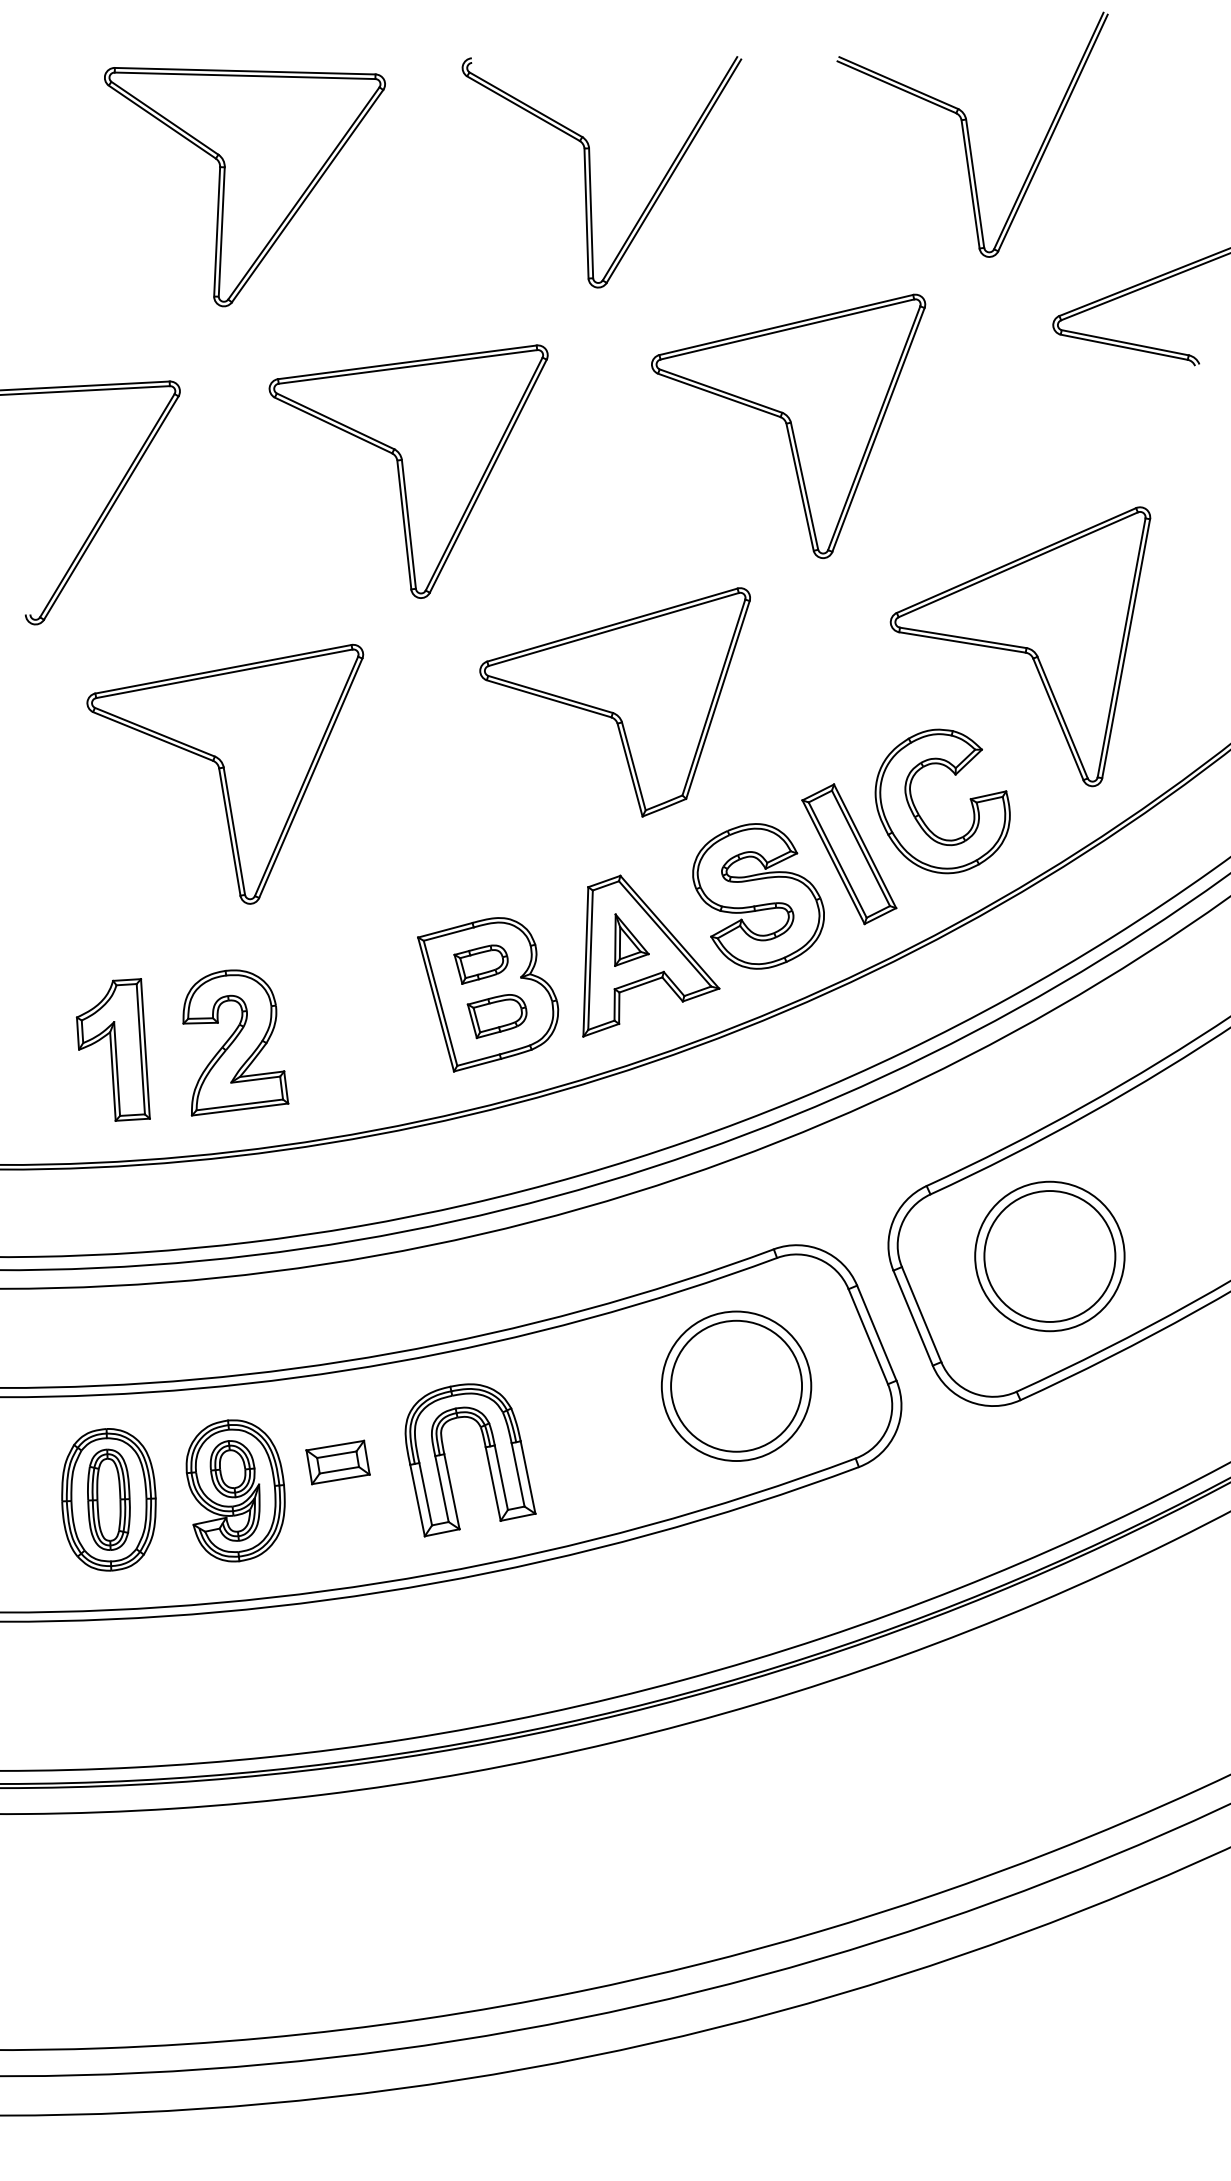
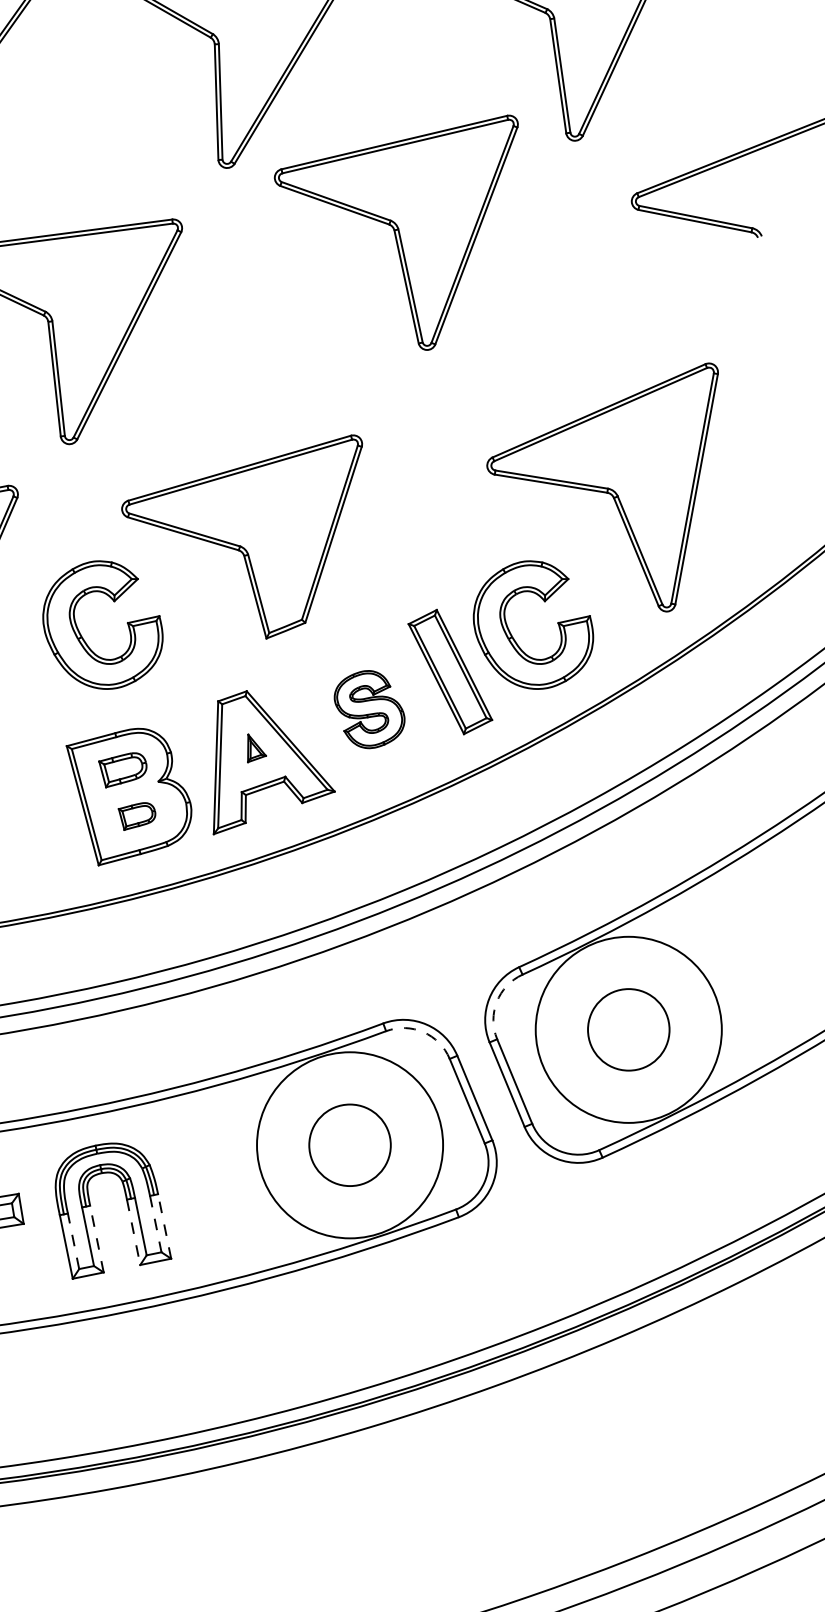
part: (788, 425) -> (396, 231), moved
part: (435, 813) -> (82, 635), added
part: (758, 896) -> (369, 709), size x0.6
part: (631, 939) -> (256, 747), size x0.6
part: (496, 1016) -> (136, 816), size x0.7
arc: (901, 1225) -> (496, 1002), solid -> dashed
circle: (1049, 1256) -> (628, 1029), size x0.7
circle: (1049, 1256) -> (628, 1029), size x1.4
arc: (819, 1259) -> (423, 1032), solid -> dashed
circle: (736, 1385) -> (350, 1144), size x0.7
circle: (736, 1386) -> (350, 1145), size x1.4
line: (518, 1475) -> (156, 1224), solid -> dashed
line: (528, 1477) -> (165, 1226), solid -> dashed
line: (493, 1484) -> (133, 1232), solid -> dashed
line: (451, 1491) -> (96, 1238), solid -> dashed
line: (425, 1494) -> (73, 1241), solid -> dashed

